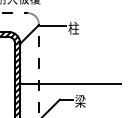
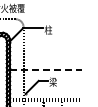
line: (70, 84) -> (46, 70), solid -> dashed

